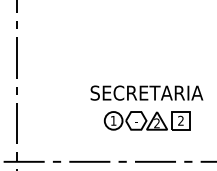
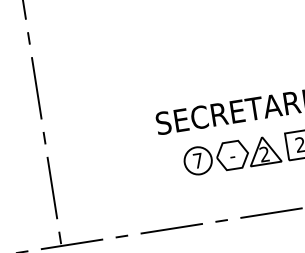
text: (113, 120) -> (197, 160), 1 -> 7

